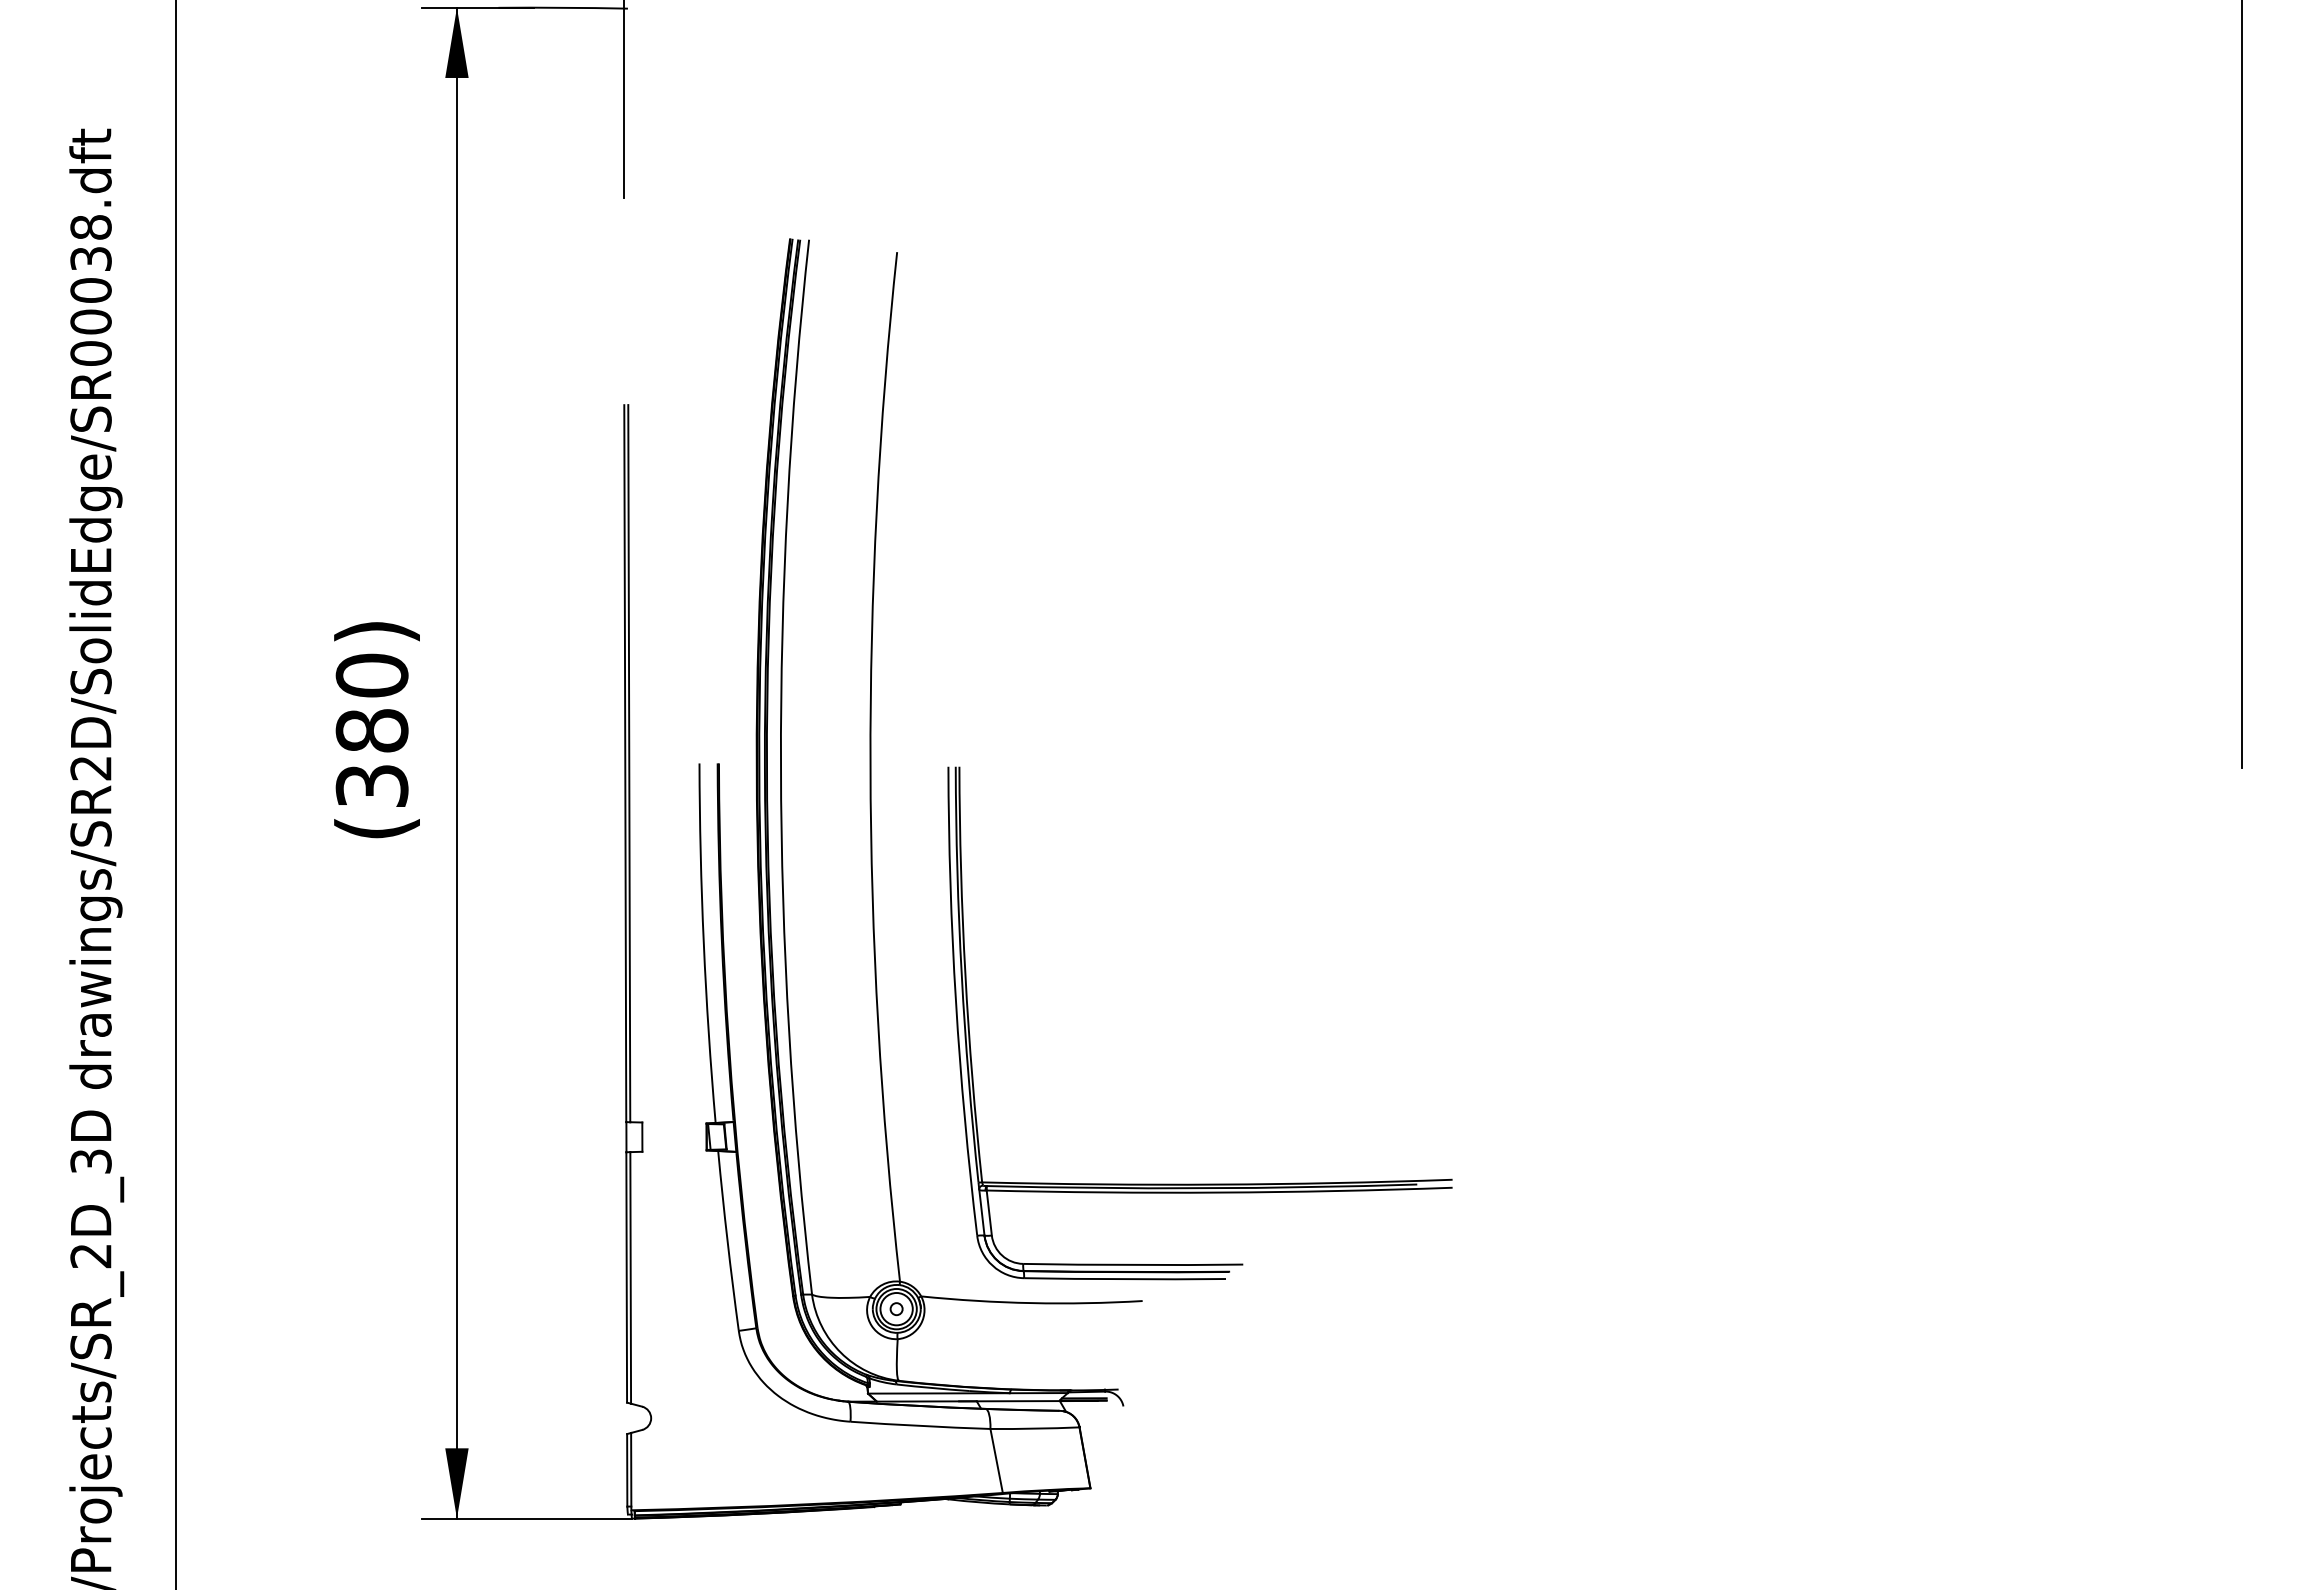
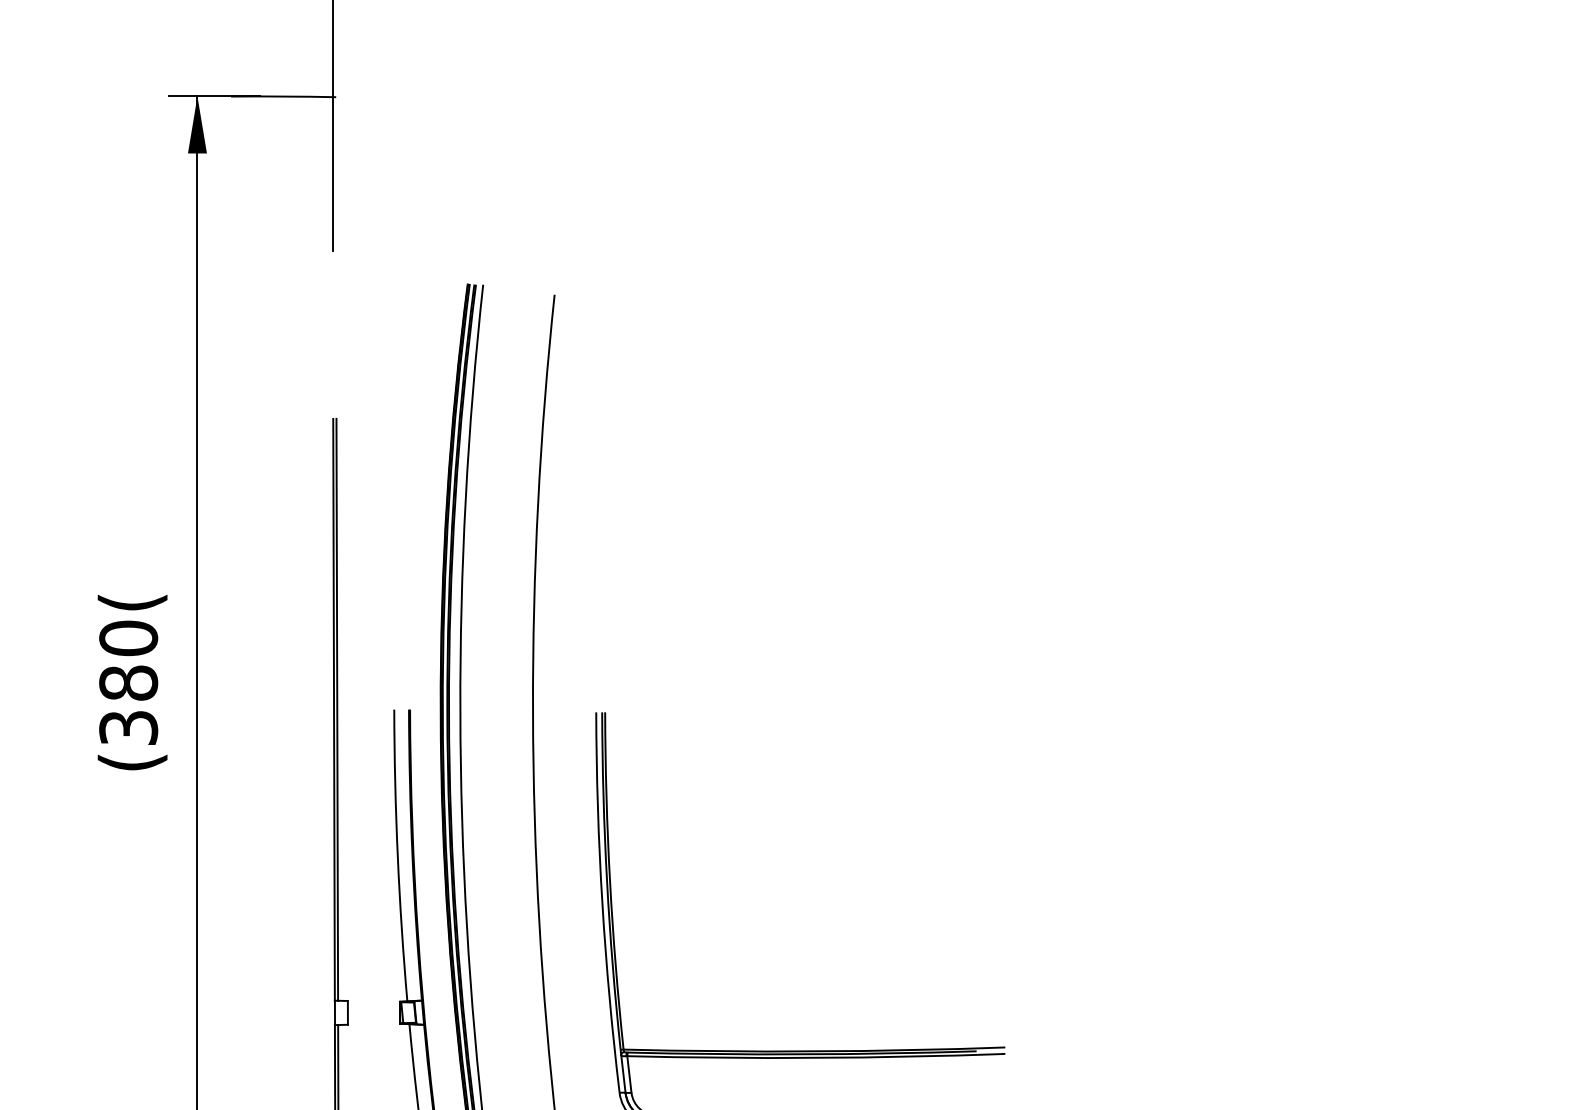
text: (376, 631) -> (132, 602), ) -> (

